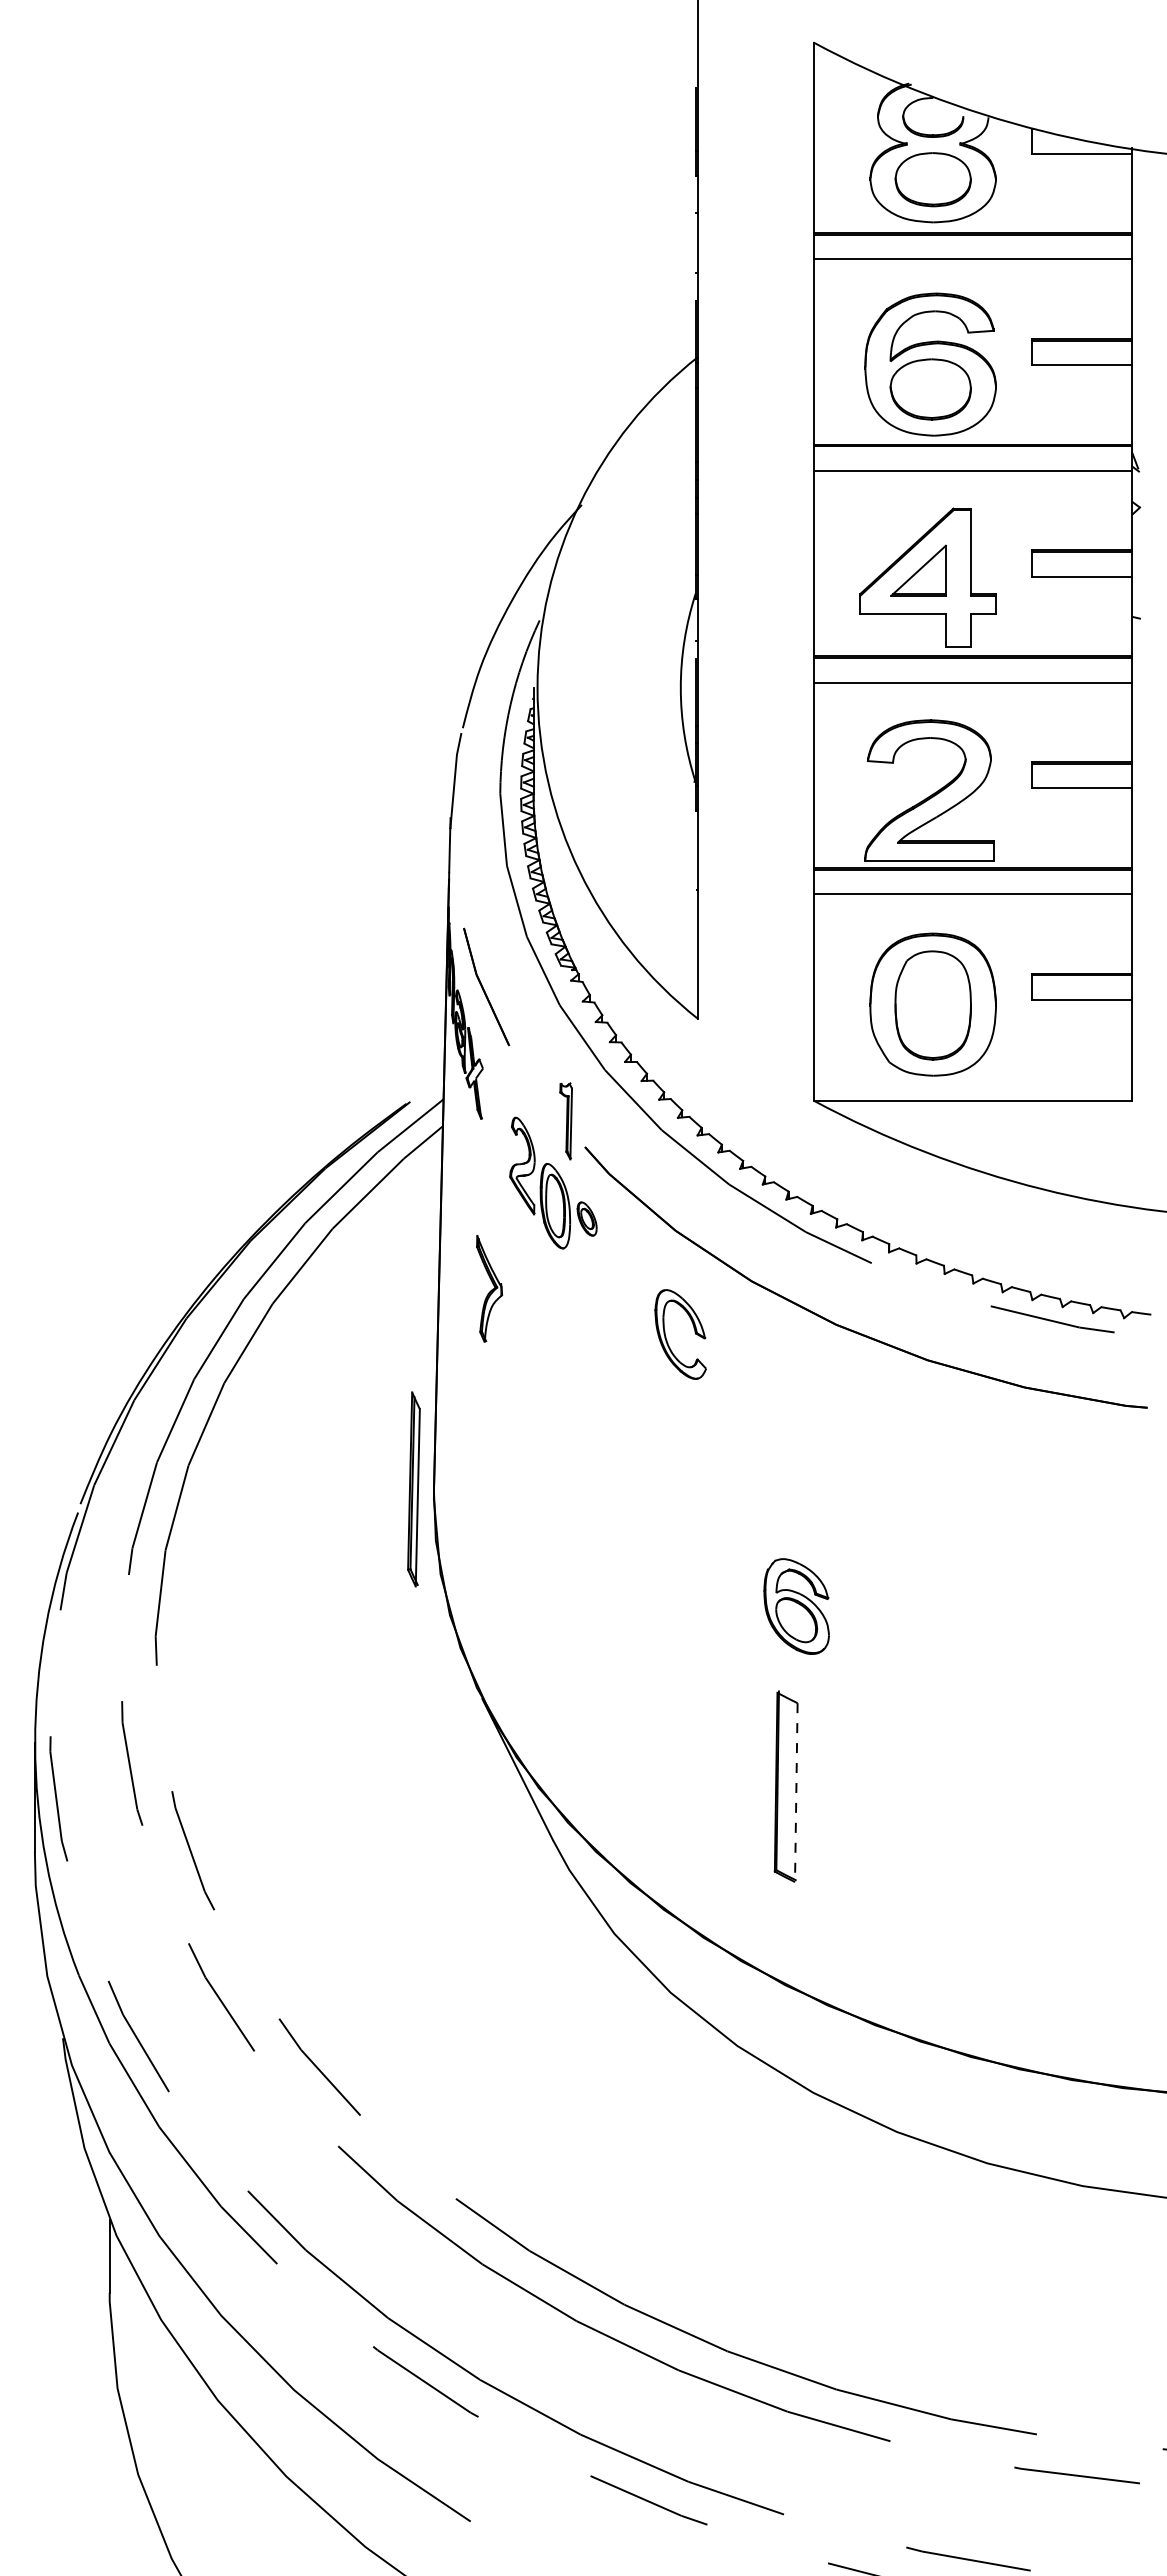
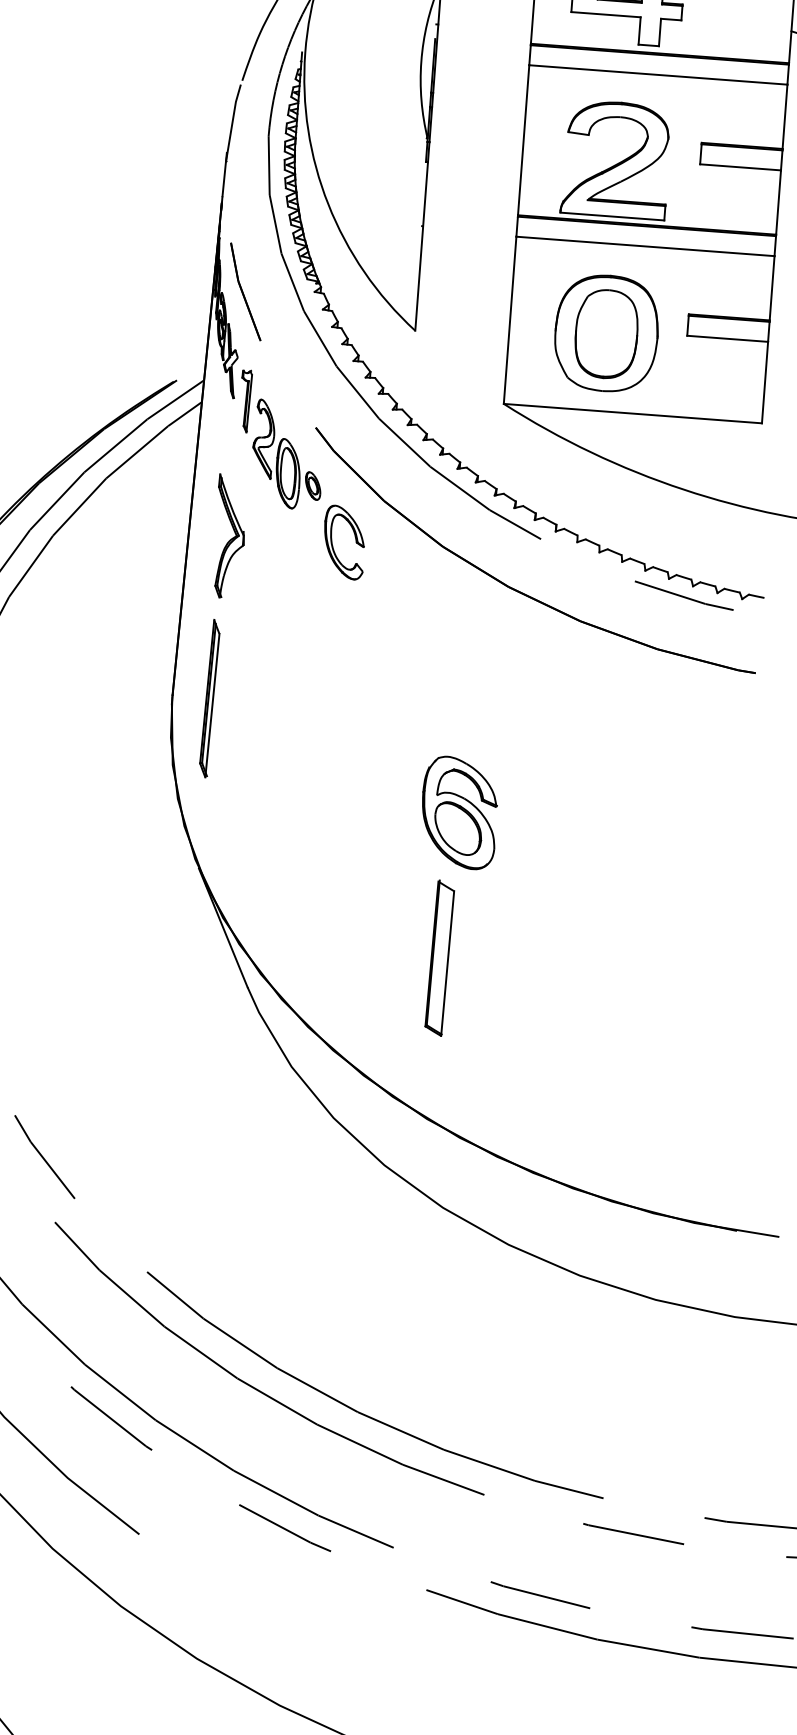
part: (565, 1121) -> (244, 401), moved
part: (489, 1288) -> (229, 536), size x1.43
part: (694, 1332) -> (355, 541), moved
part: (413, 1489) -> (209, 698), moved
part: (796, 1606) -> (459, 812), size x1.43
line: (796, 1793) -> (447, 964), dashed -> solid

